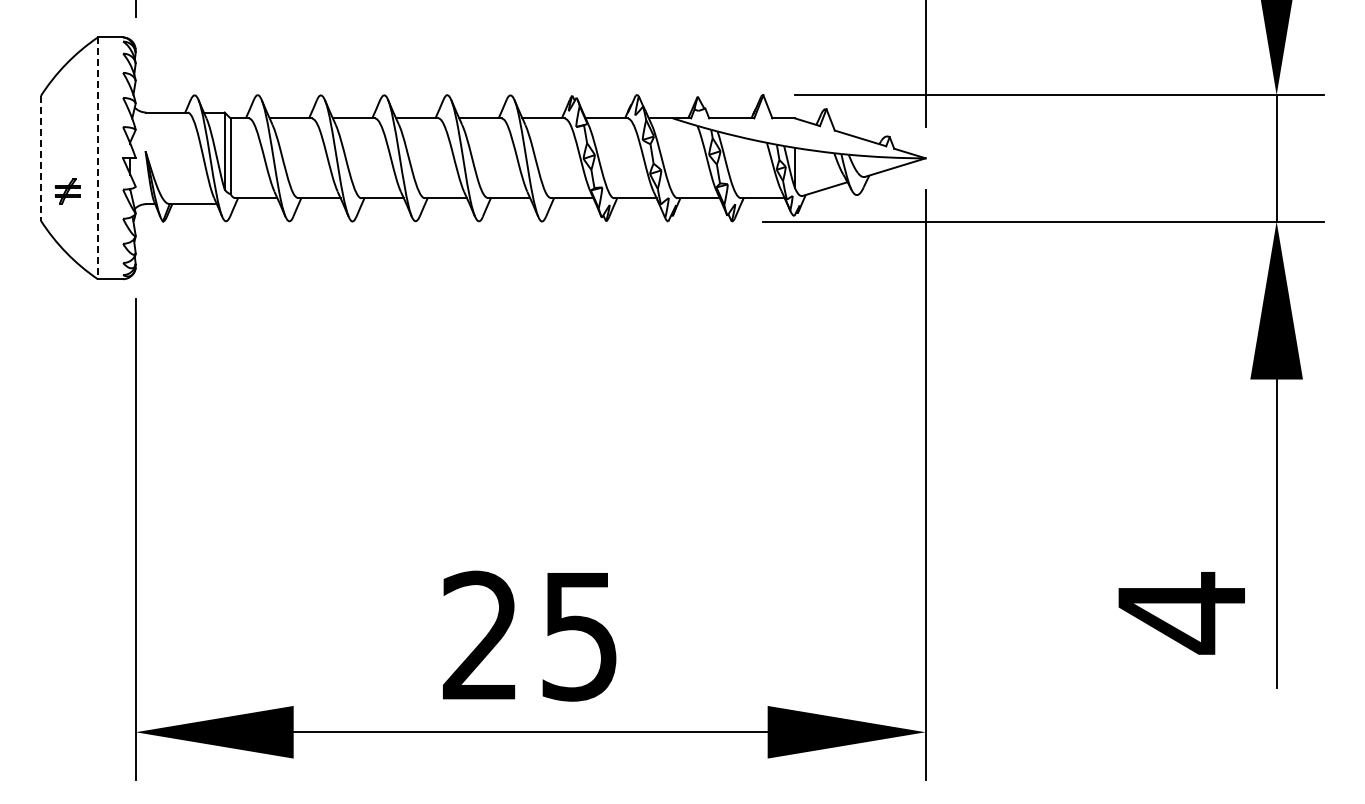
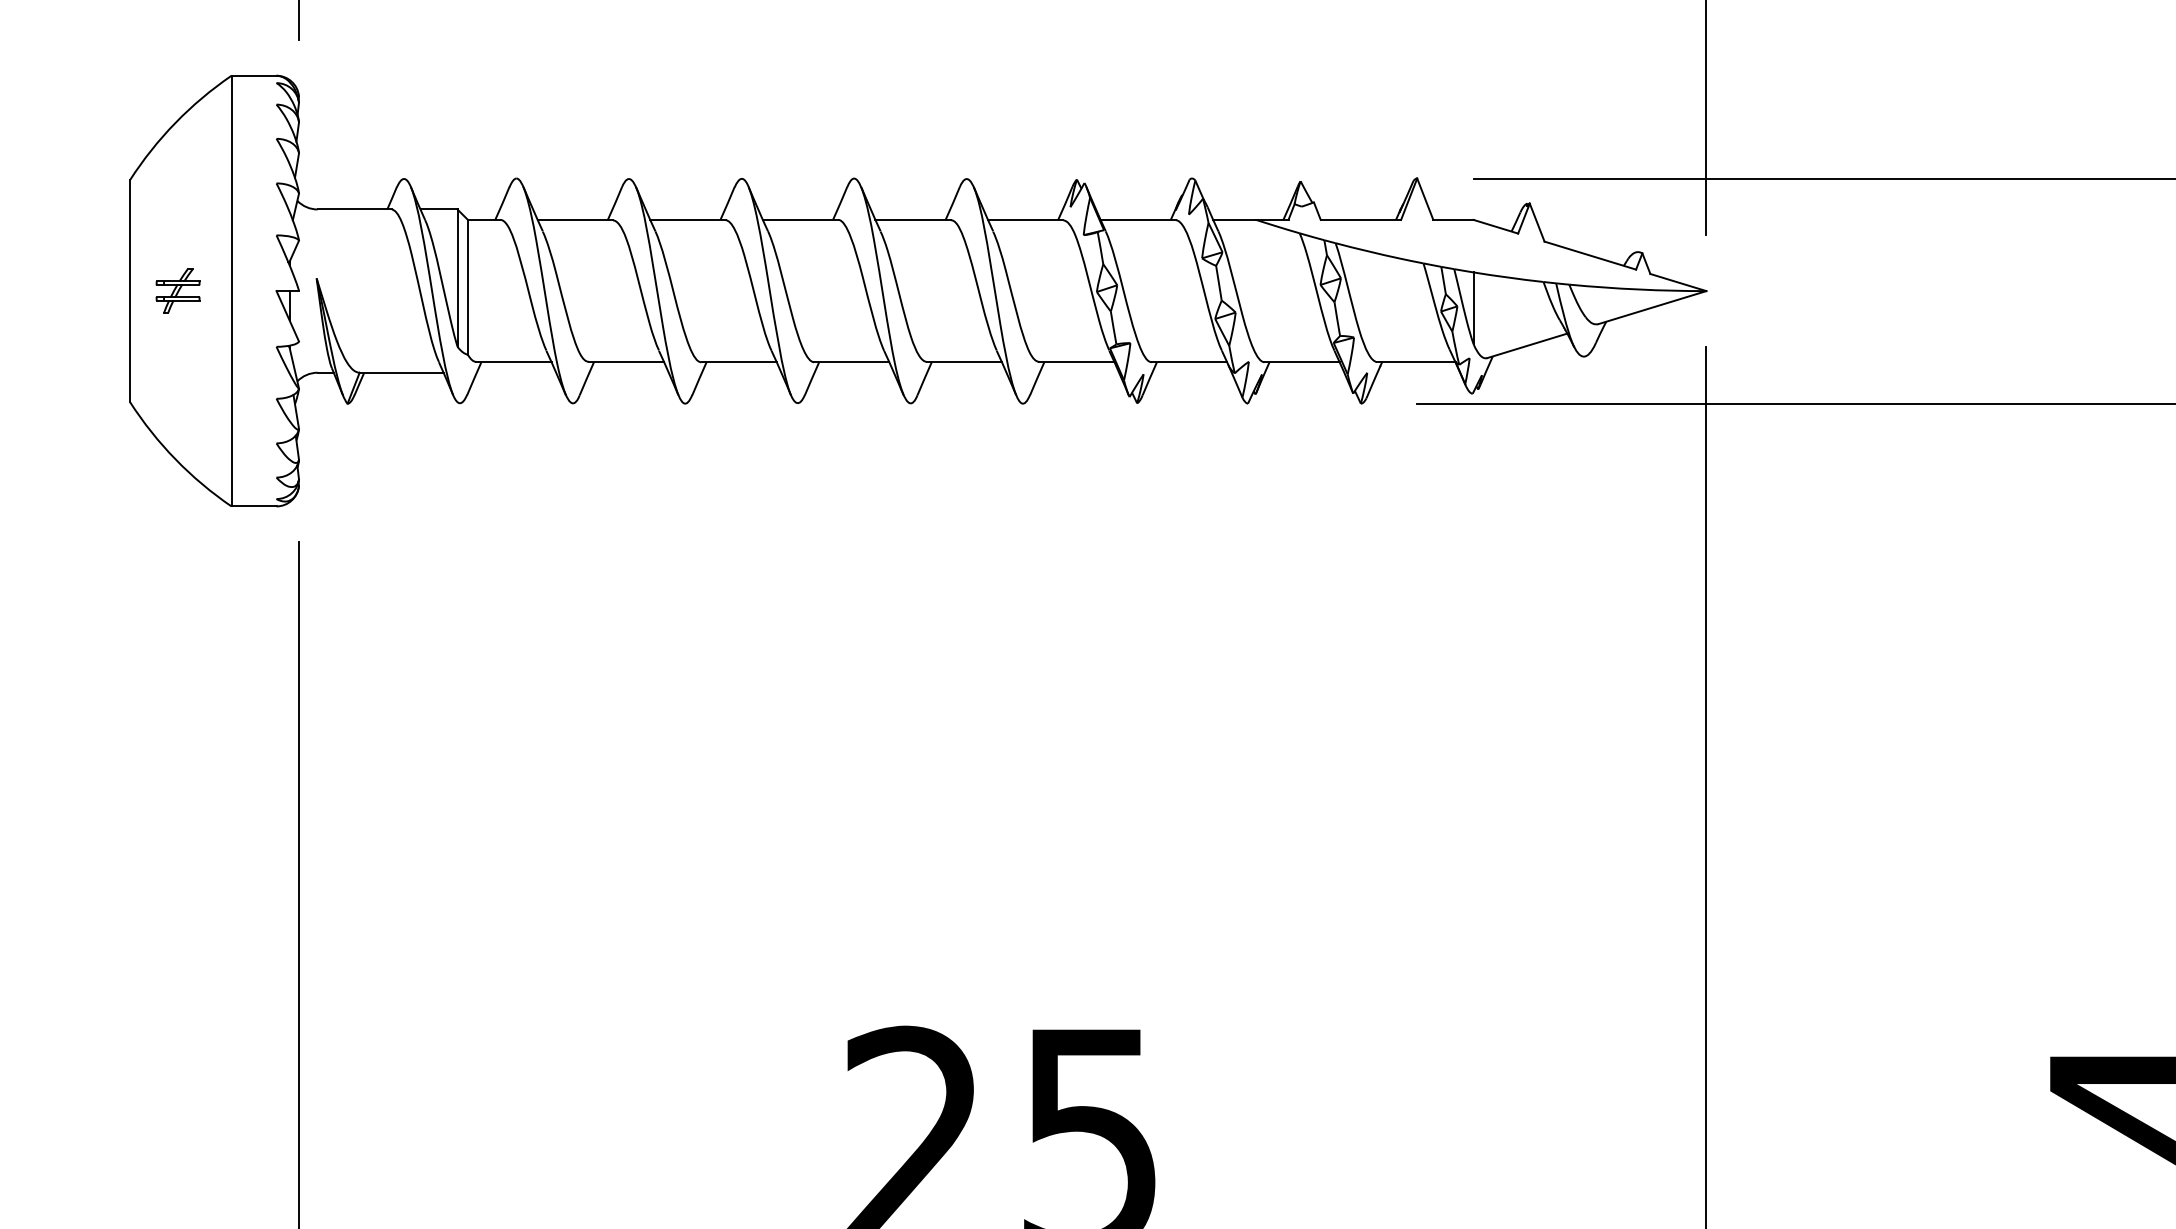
line: (40, 158) -> (129, 291), dashed -> solid
line: (97, 158) -> (230, 291), dashed -> solid
part: (67, 191) -> (177, 291), moved

